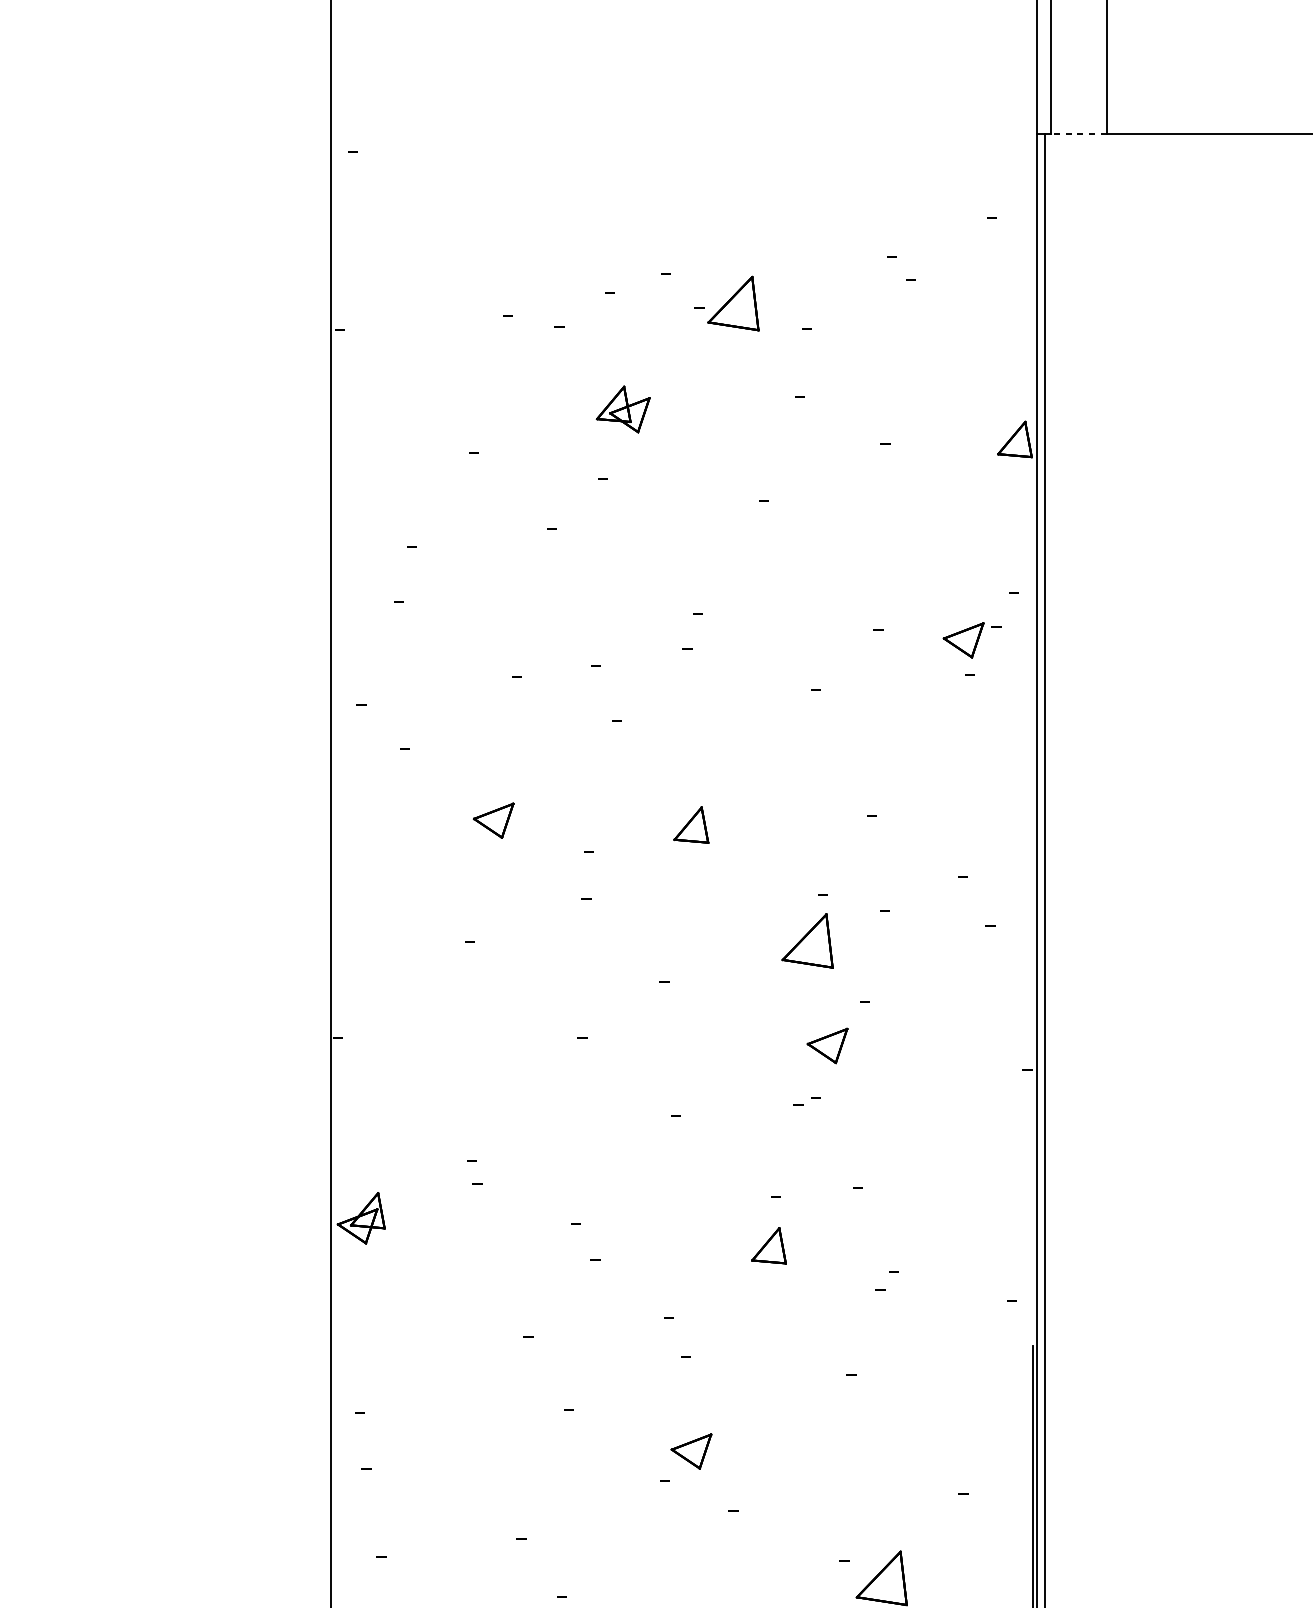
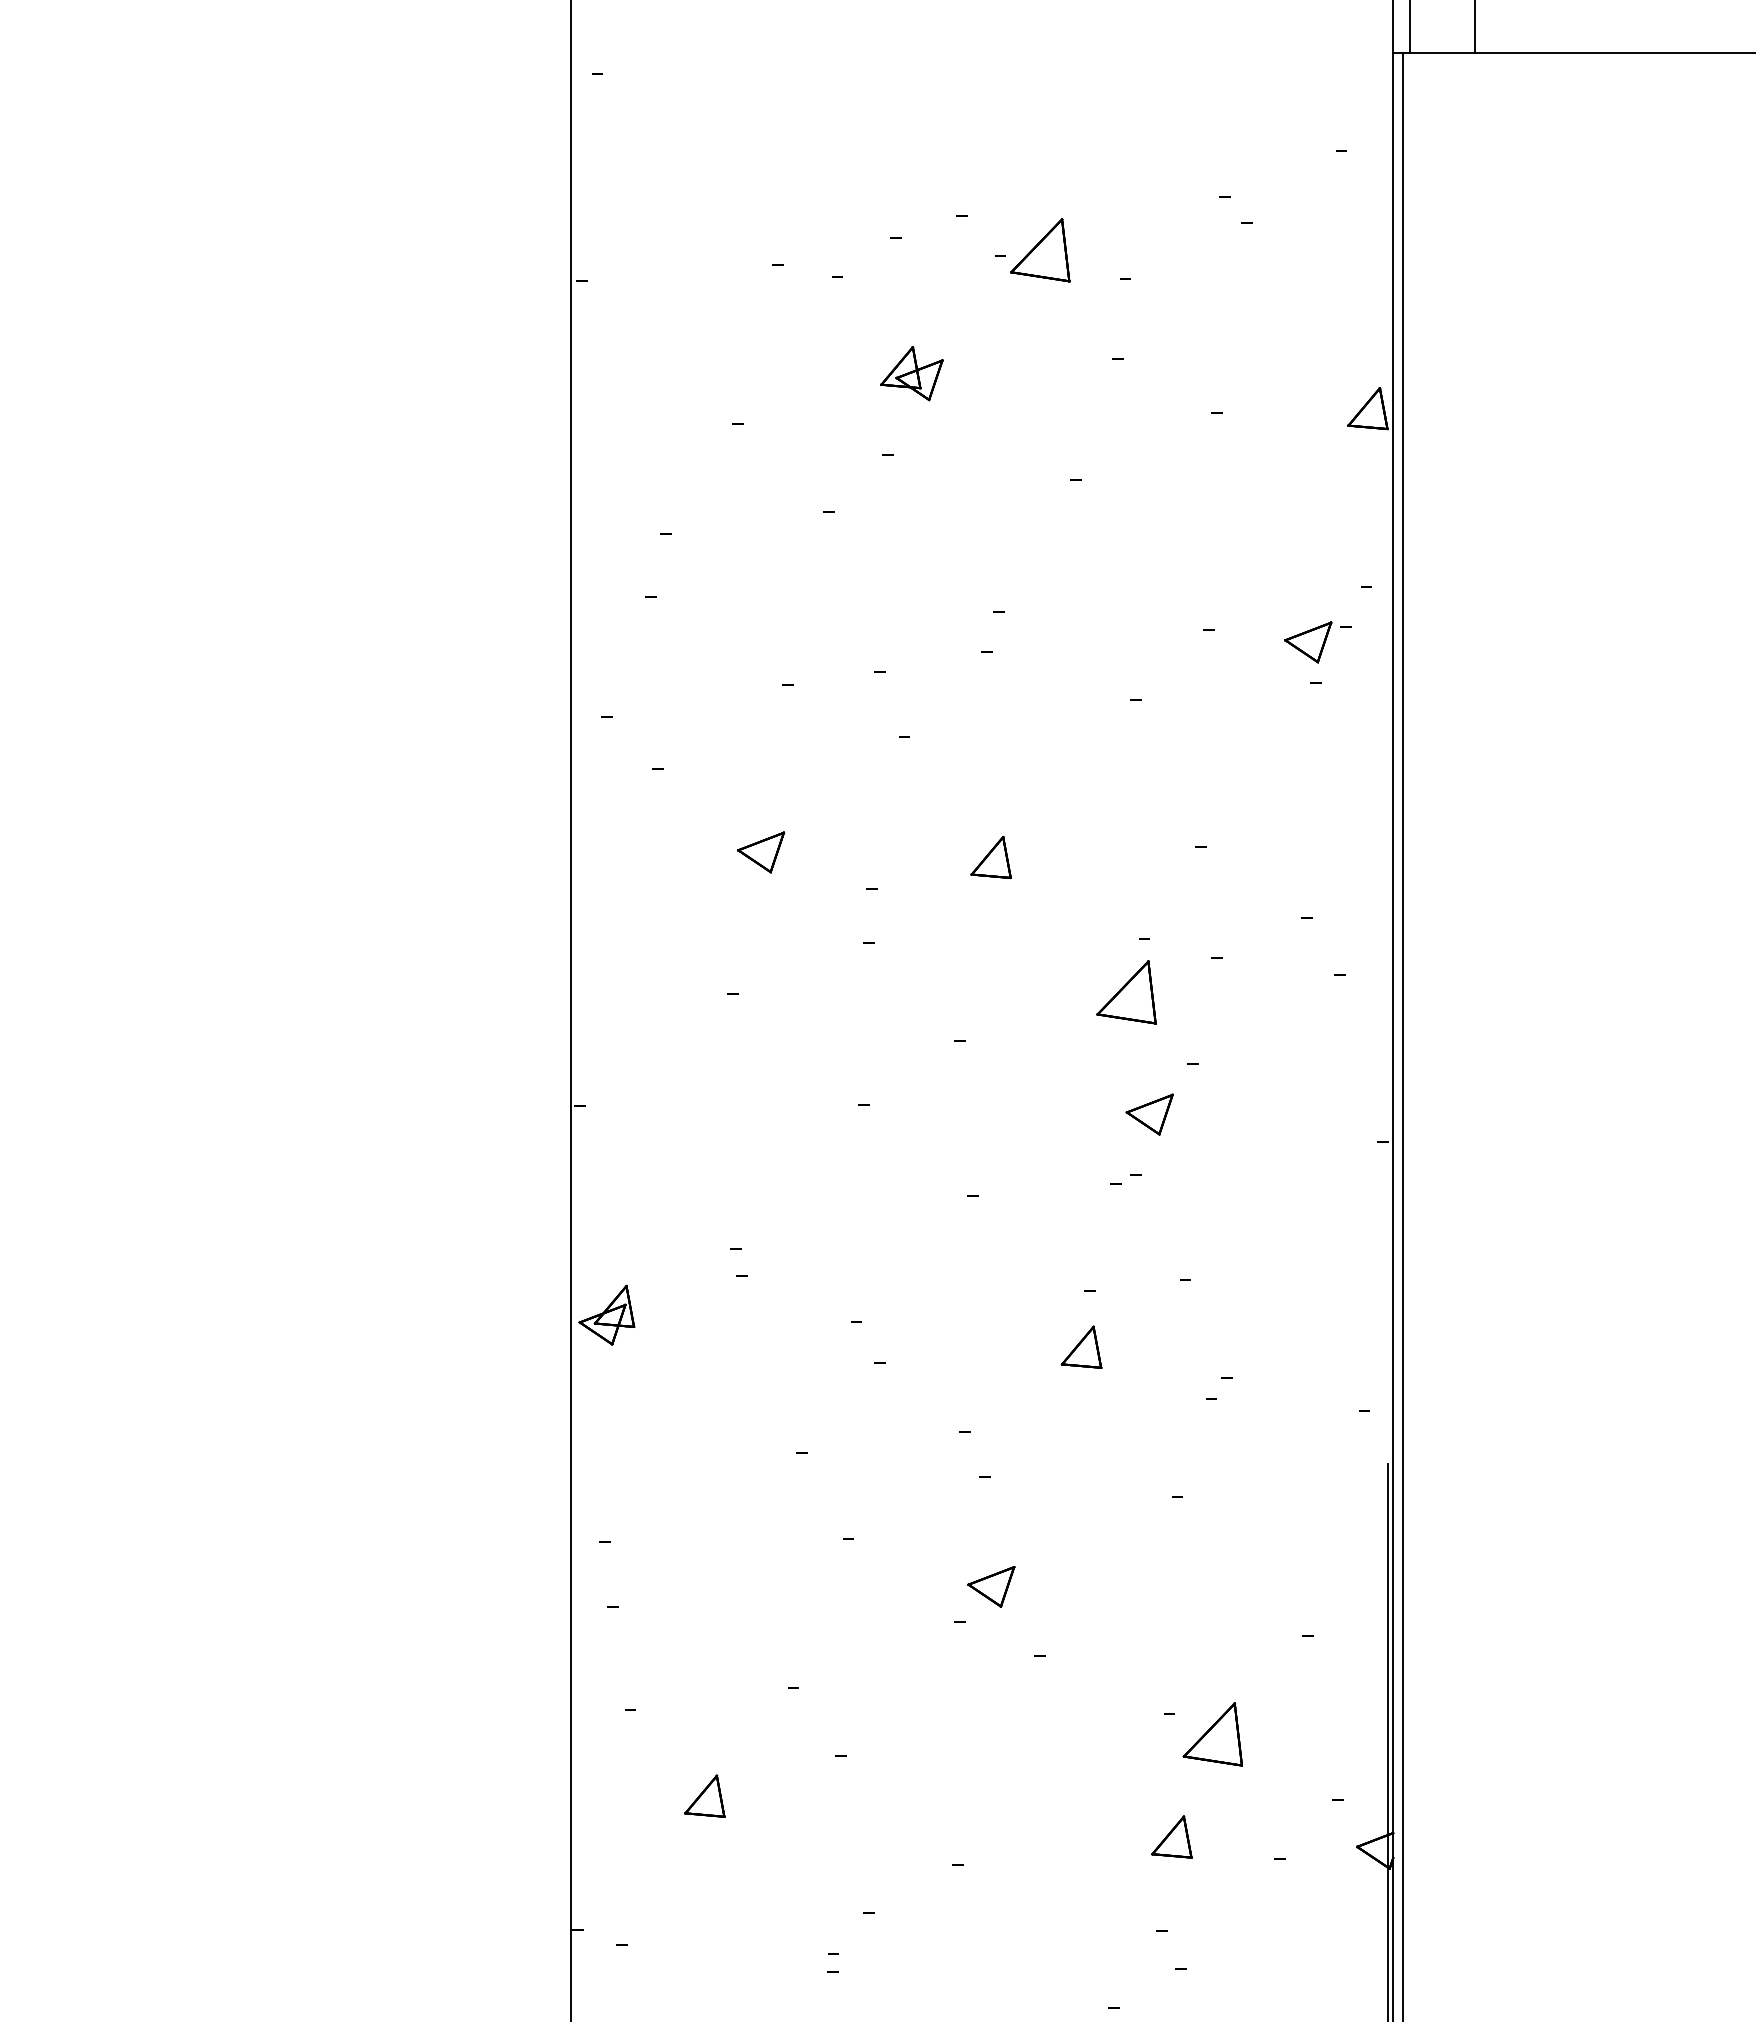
line: (1079, 133) -> (1442, 52), dashed -> solid

